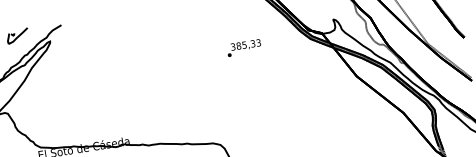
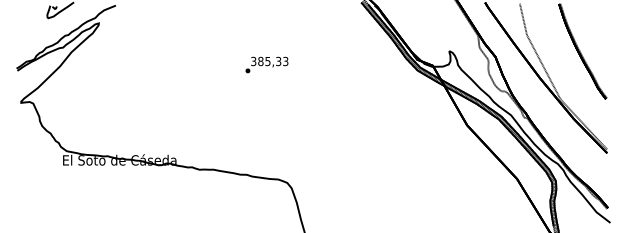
text: (243, 47) -> (266, 64), moved

